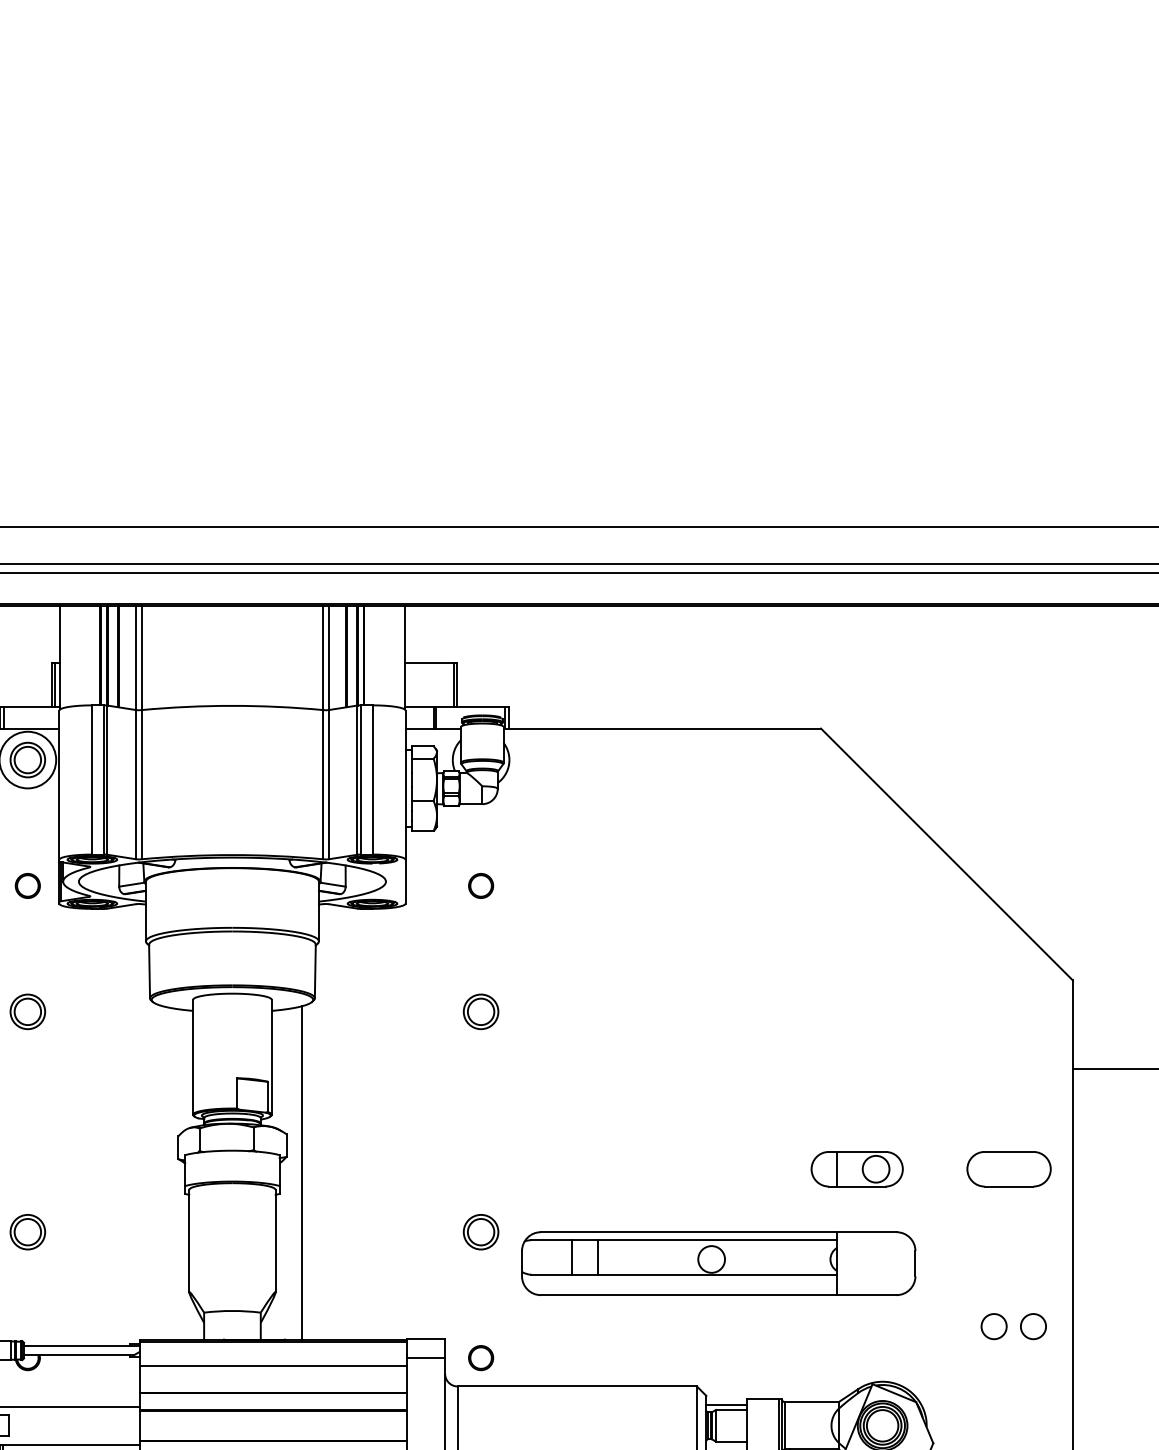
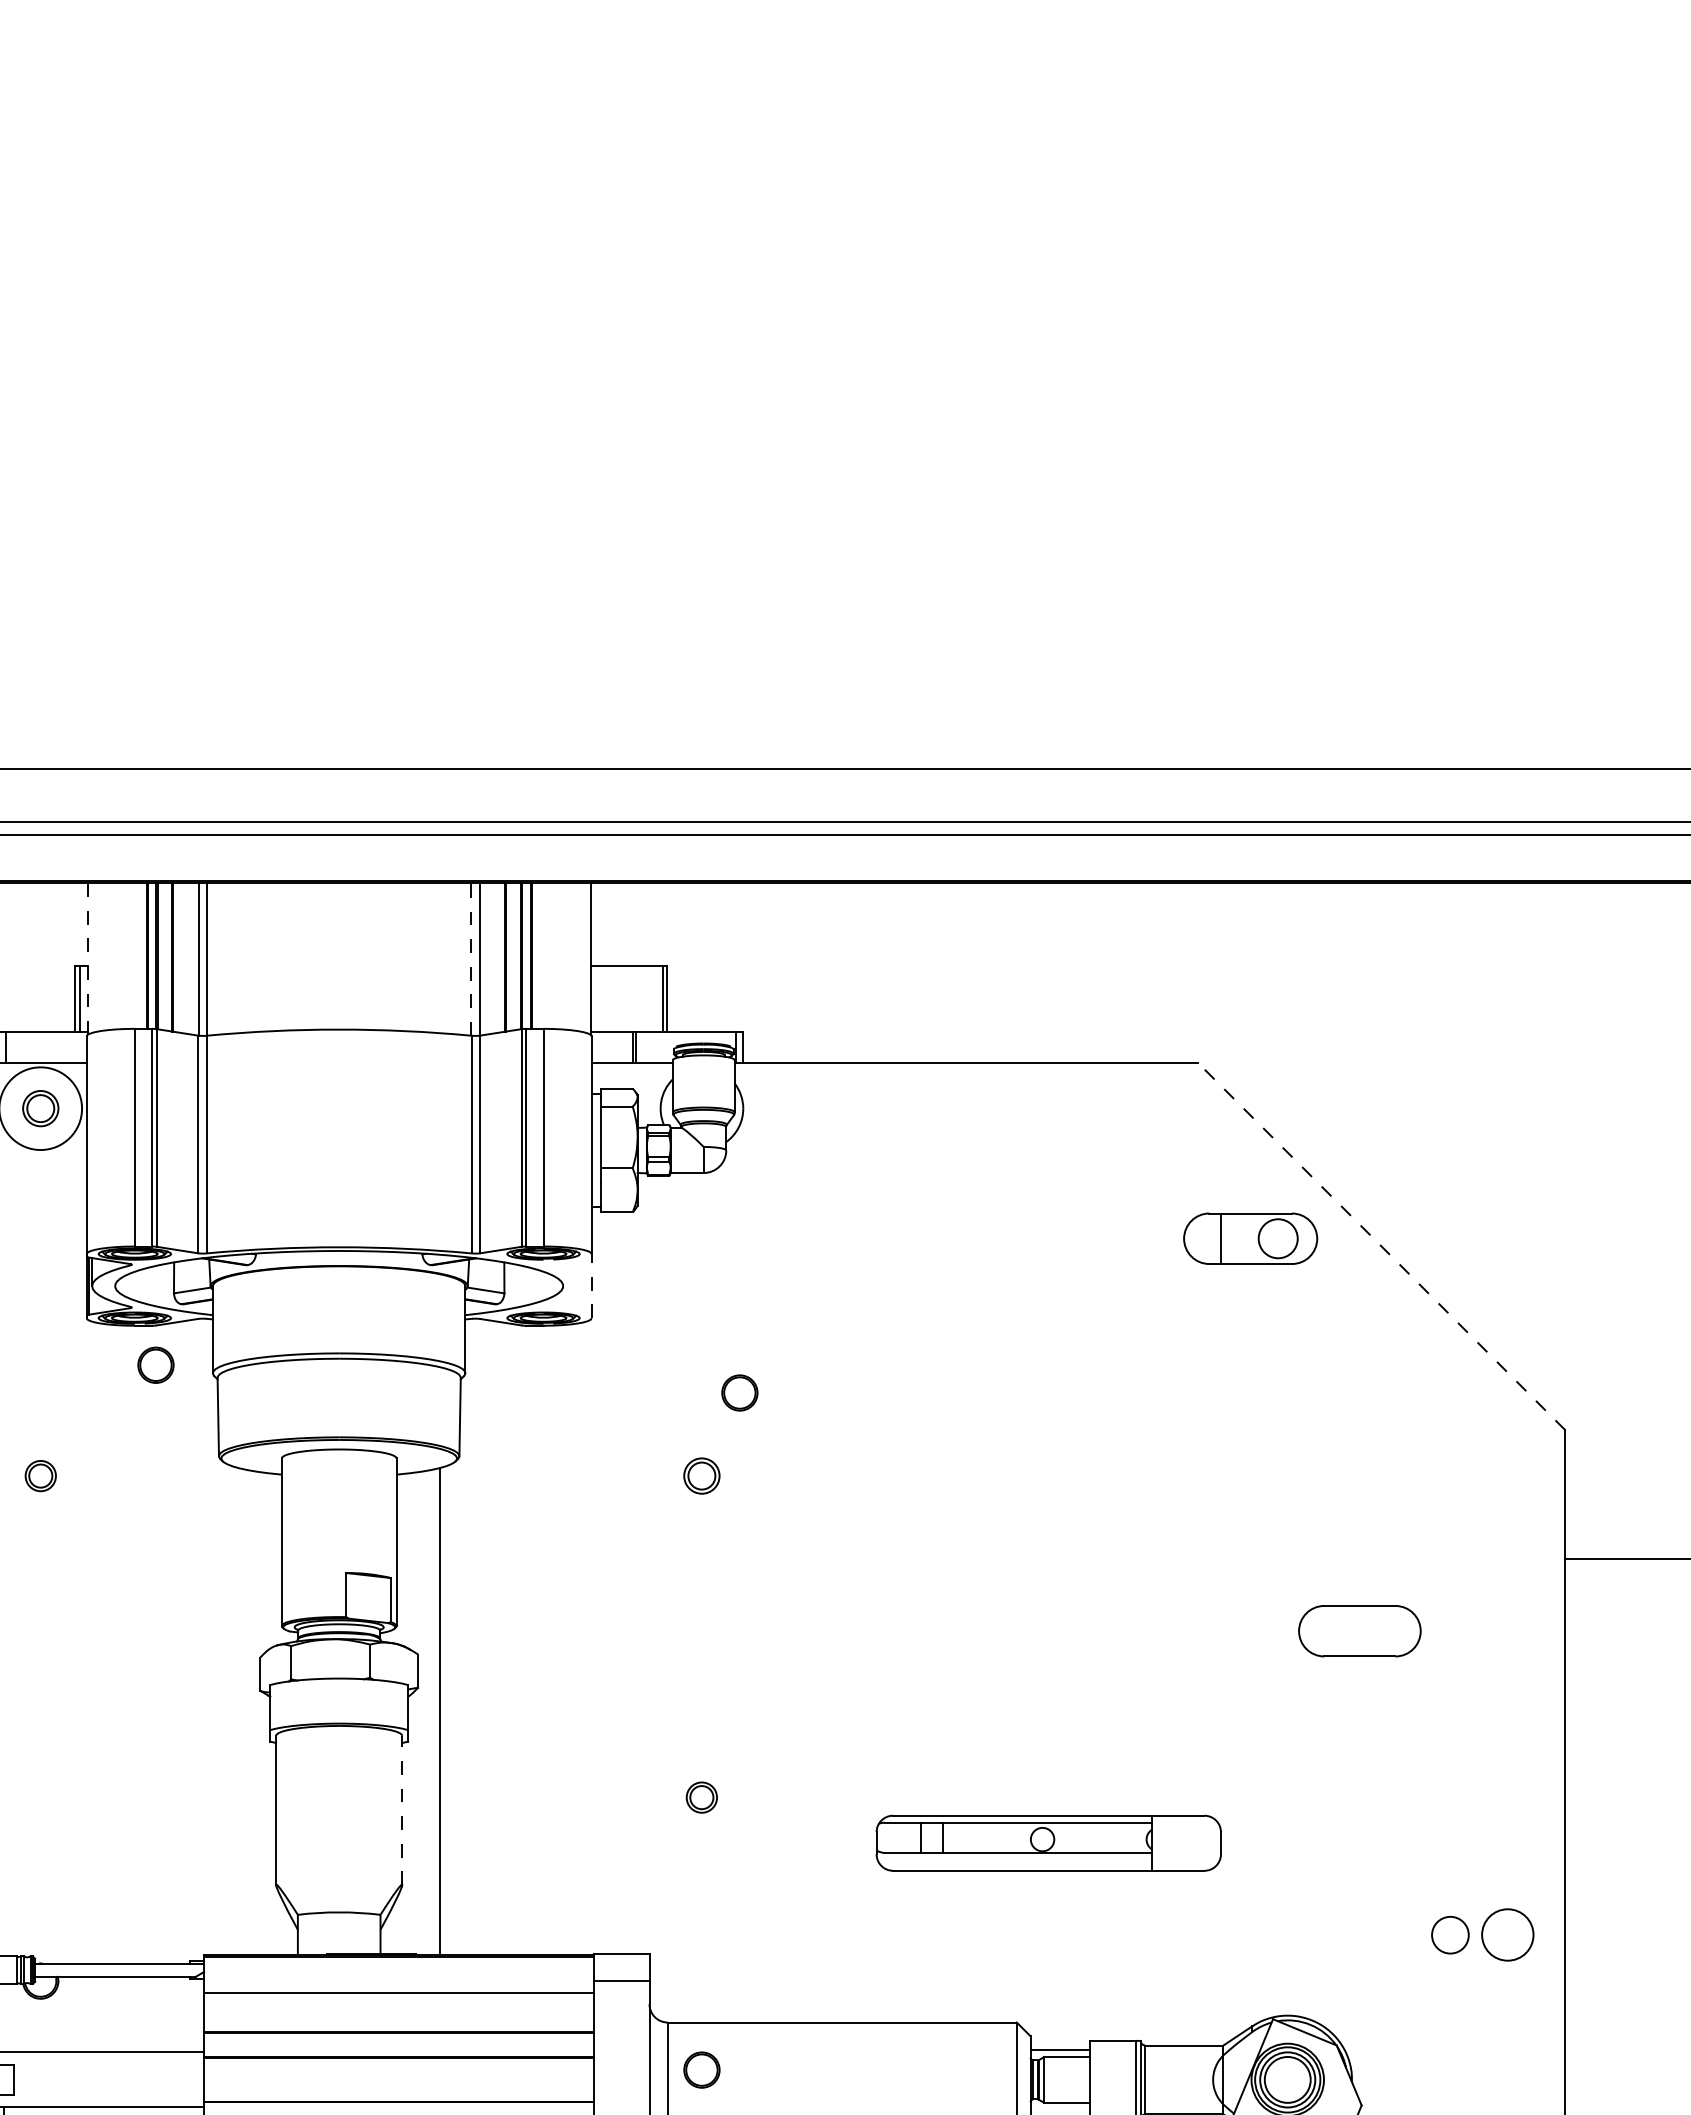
line: (60, 657) -> (88, 959), solid -> dashed
line: (322, 657) -> (470, 959), solid -> dashed
part: (27, 759) -> (40, 1107), size x0.7
line: (946, 854) -> (1380, 1246), solid -> dashed
line: (405, 881) -> (591, 1285), solid -> dashed
part: (27, 885) -> (155, 1364), moved
part: (481, 885) -> (740, 1392), moved
part: (27, 1011) -> (40, 1475), size x0.6
part: (480, 1011) -> (701, 1475), size x0.7
part: (856, 1169) -> (1249, 1239), moved
part: (1008, 1169) -> (1359, 1631), moved
part: (27, 1232) -> (40, 1797), removed
part: (480, 1232) -> (701, 1797), size x0.6
line: (275, 1240) -> (401, 1809), solid -> dashed
part: (718, 1263) -> (1048, 1843), size x0.6
circle: (1033, 1326) -> (1507, 1935), size x1.4
part: (481, 1358) -> (702, 2070), moved

